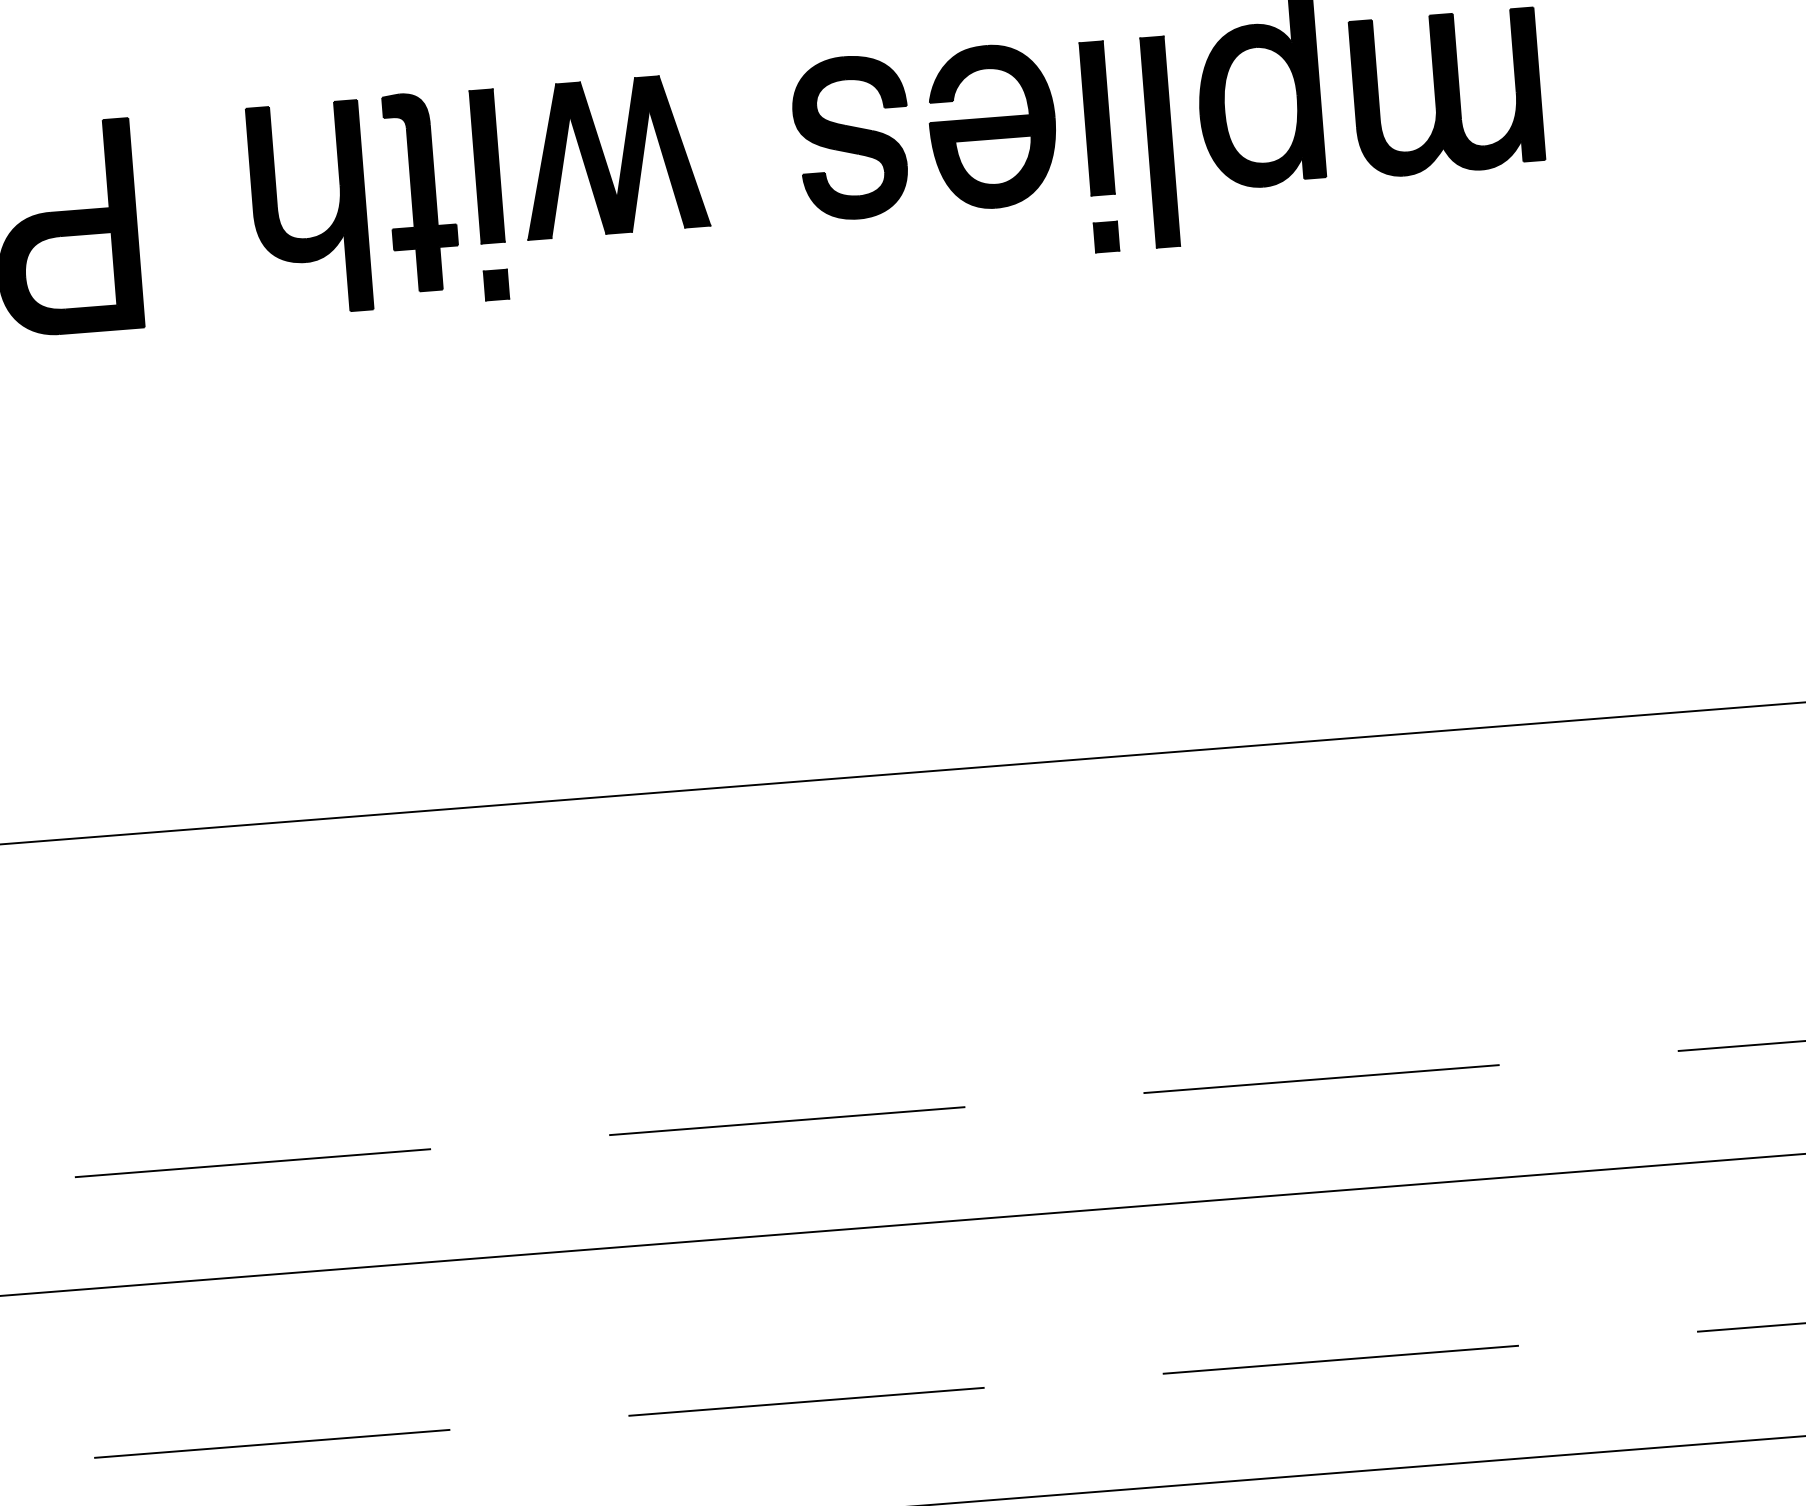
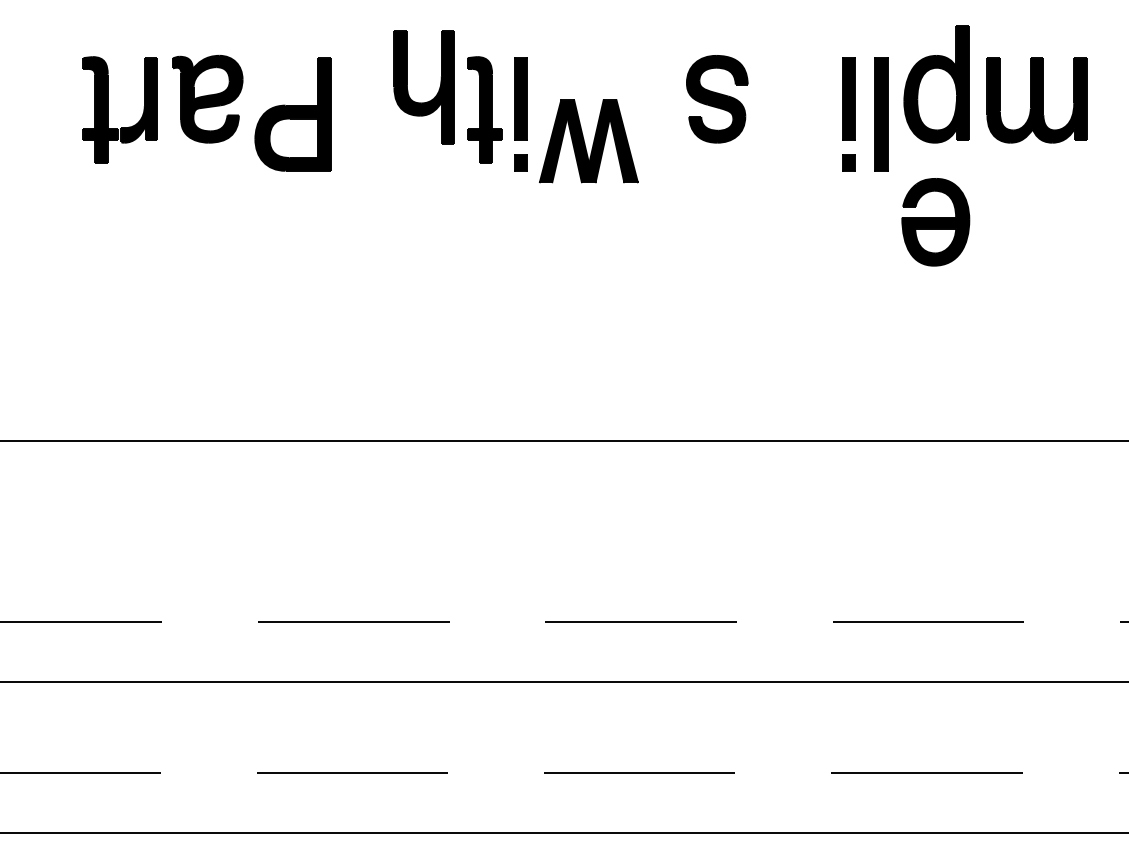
part: (992, 127) -> (935, 222), moved
part: (612, 157) -> (588, 141), moved
part: (329, 224) -> (434, 96), moved

